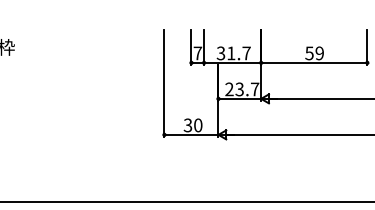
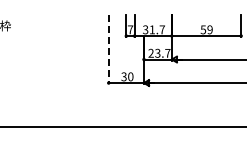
line: (164, 83) -> (108, 49), solid -> dashed

